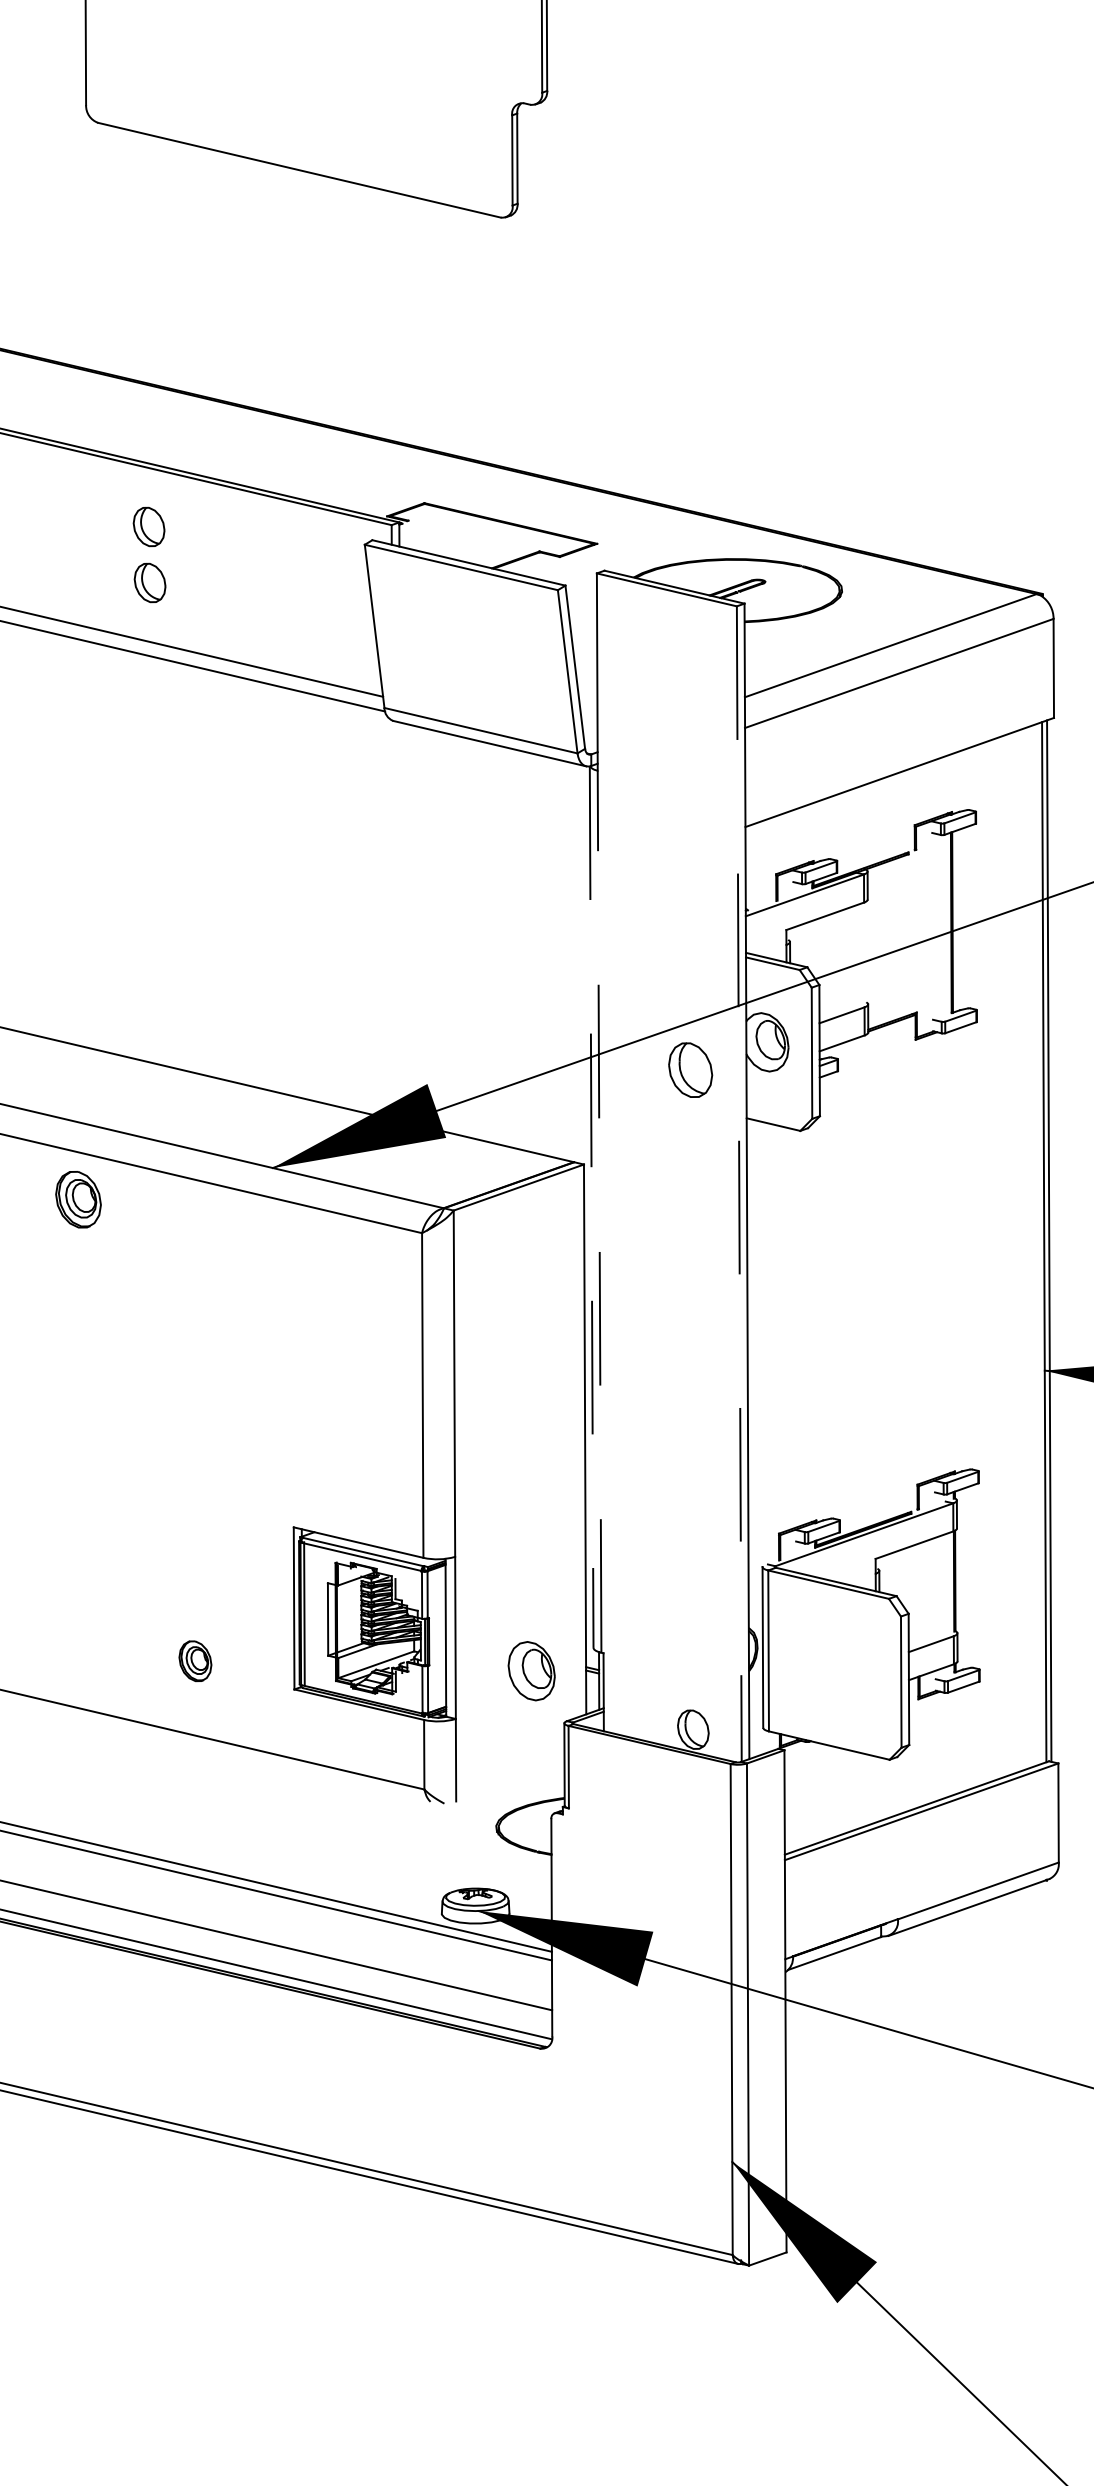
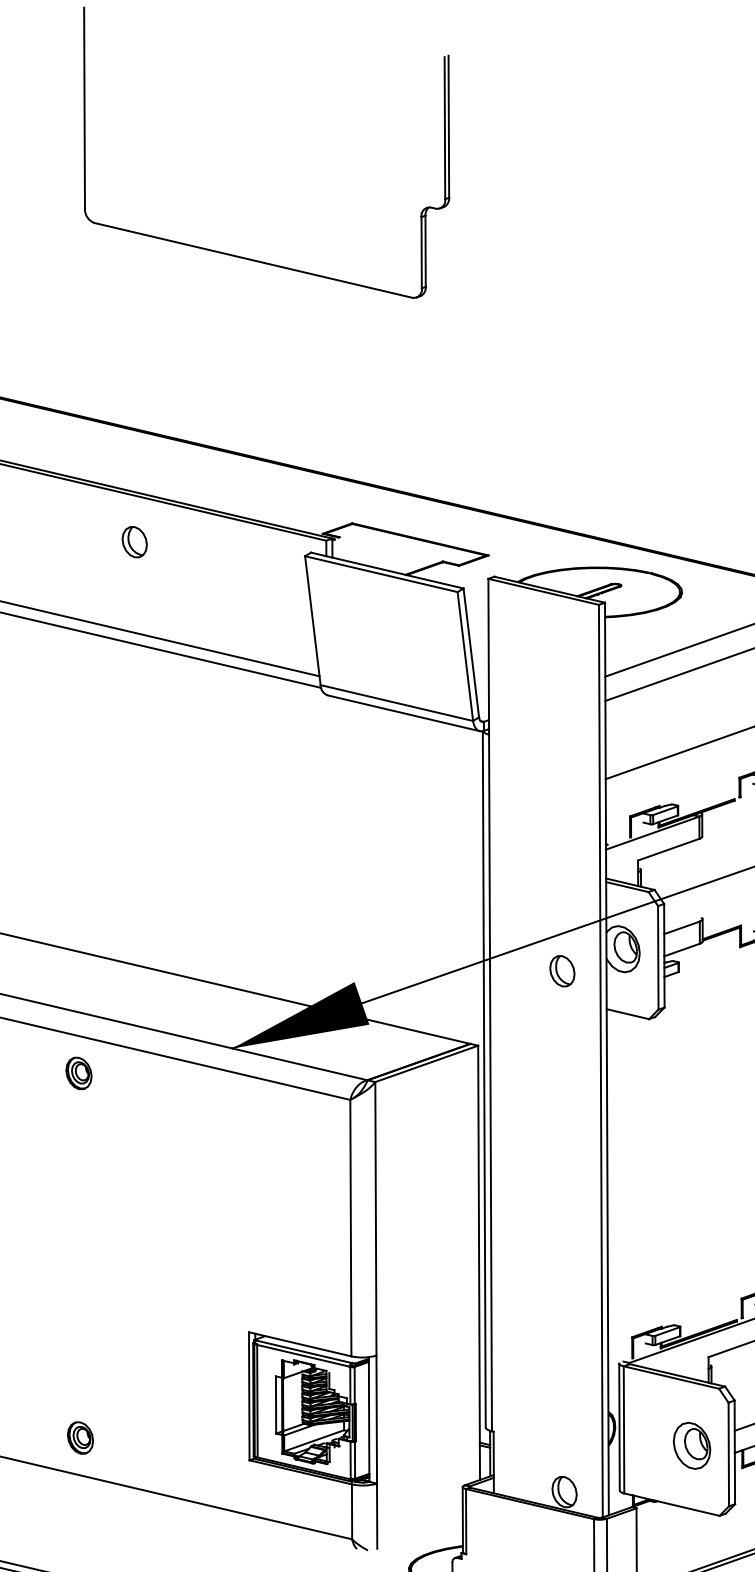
part: (149, 582) -> (135, 586), removed
part: (690, 1070) -> (562, 971), size x0.71
line: (739, 1184) -> (601, 1061), dashed -> solid
part: (78, 1199) -> (78, 1073), size x0.71
line: (591, 1207) -> (484, 1079), dashed -> solid
line: (599, 1211) -> (490, 1082), dashed -> solid
part: (195, 1661) -> (80, 1438), moved
part: (531, 1671) -> (691, 1446), moved

